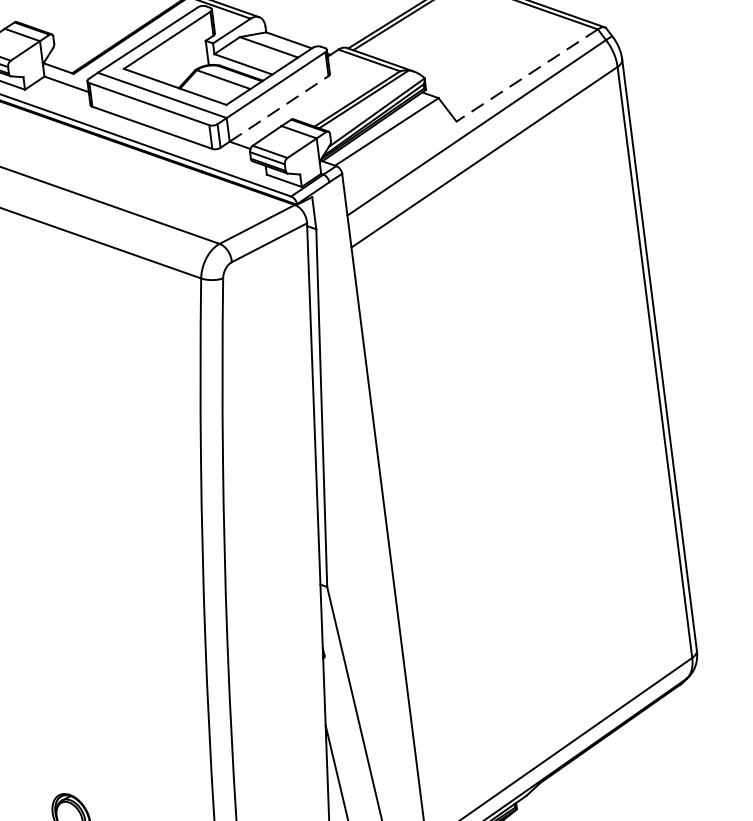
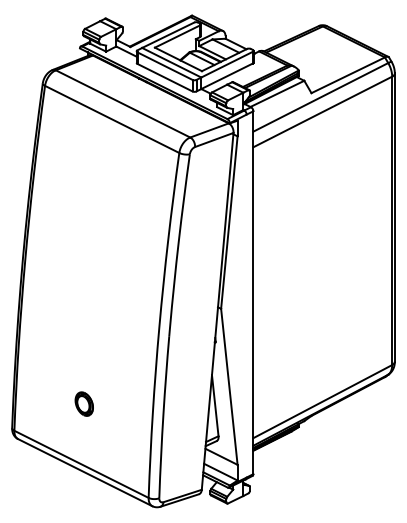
line: (527, 75) -> (348, 75), dashed -> solid
line: (280, 109) -> (227, 76), dashed -> solid

